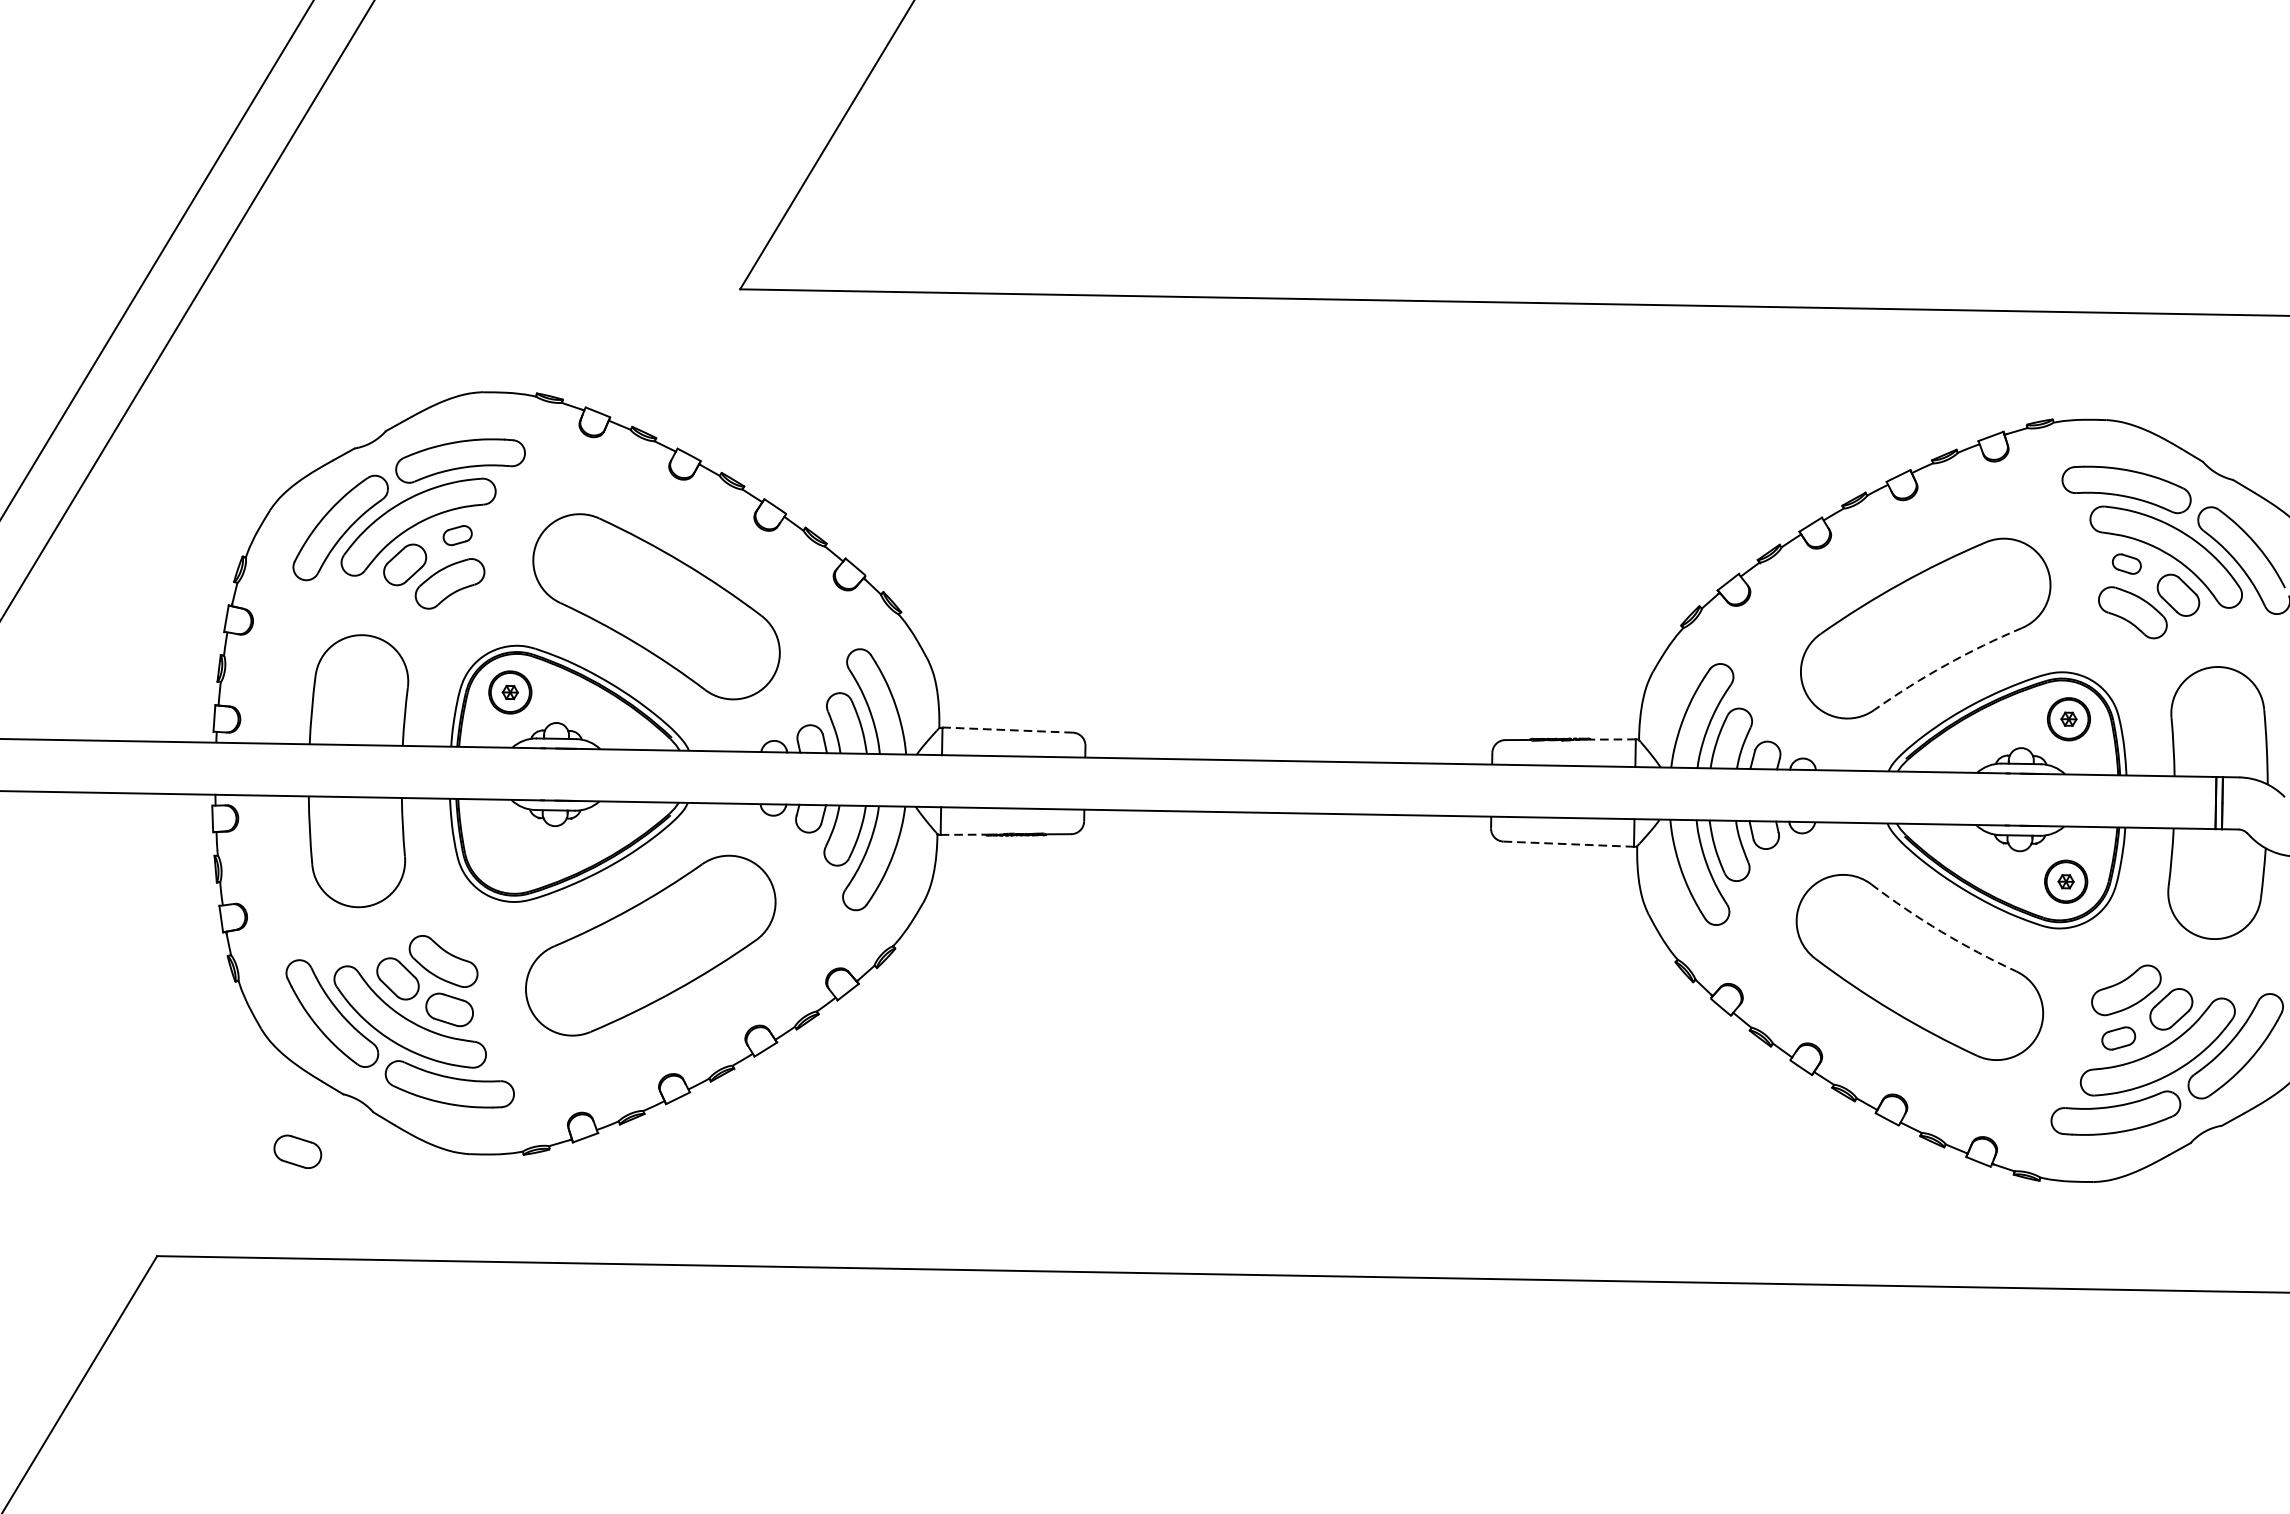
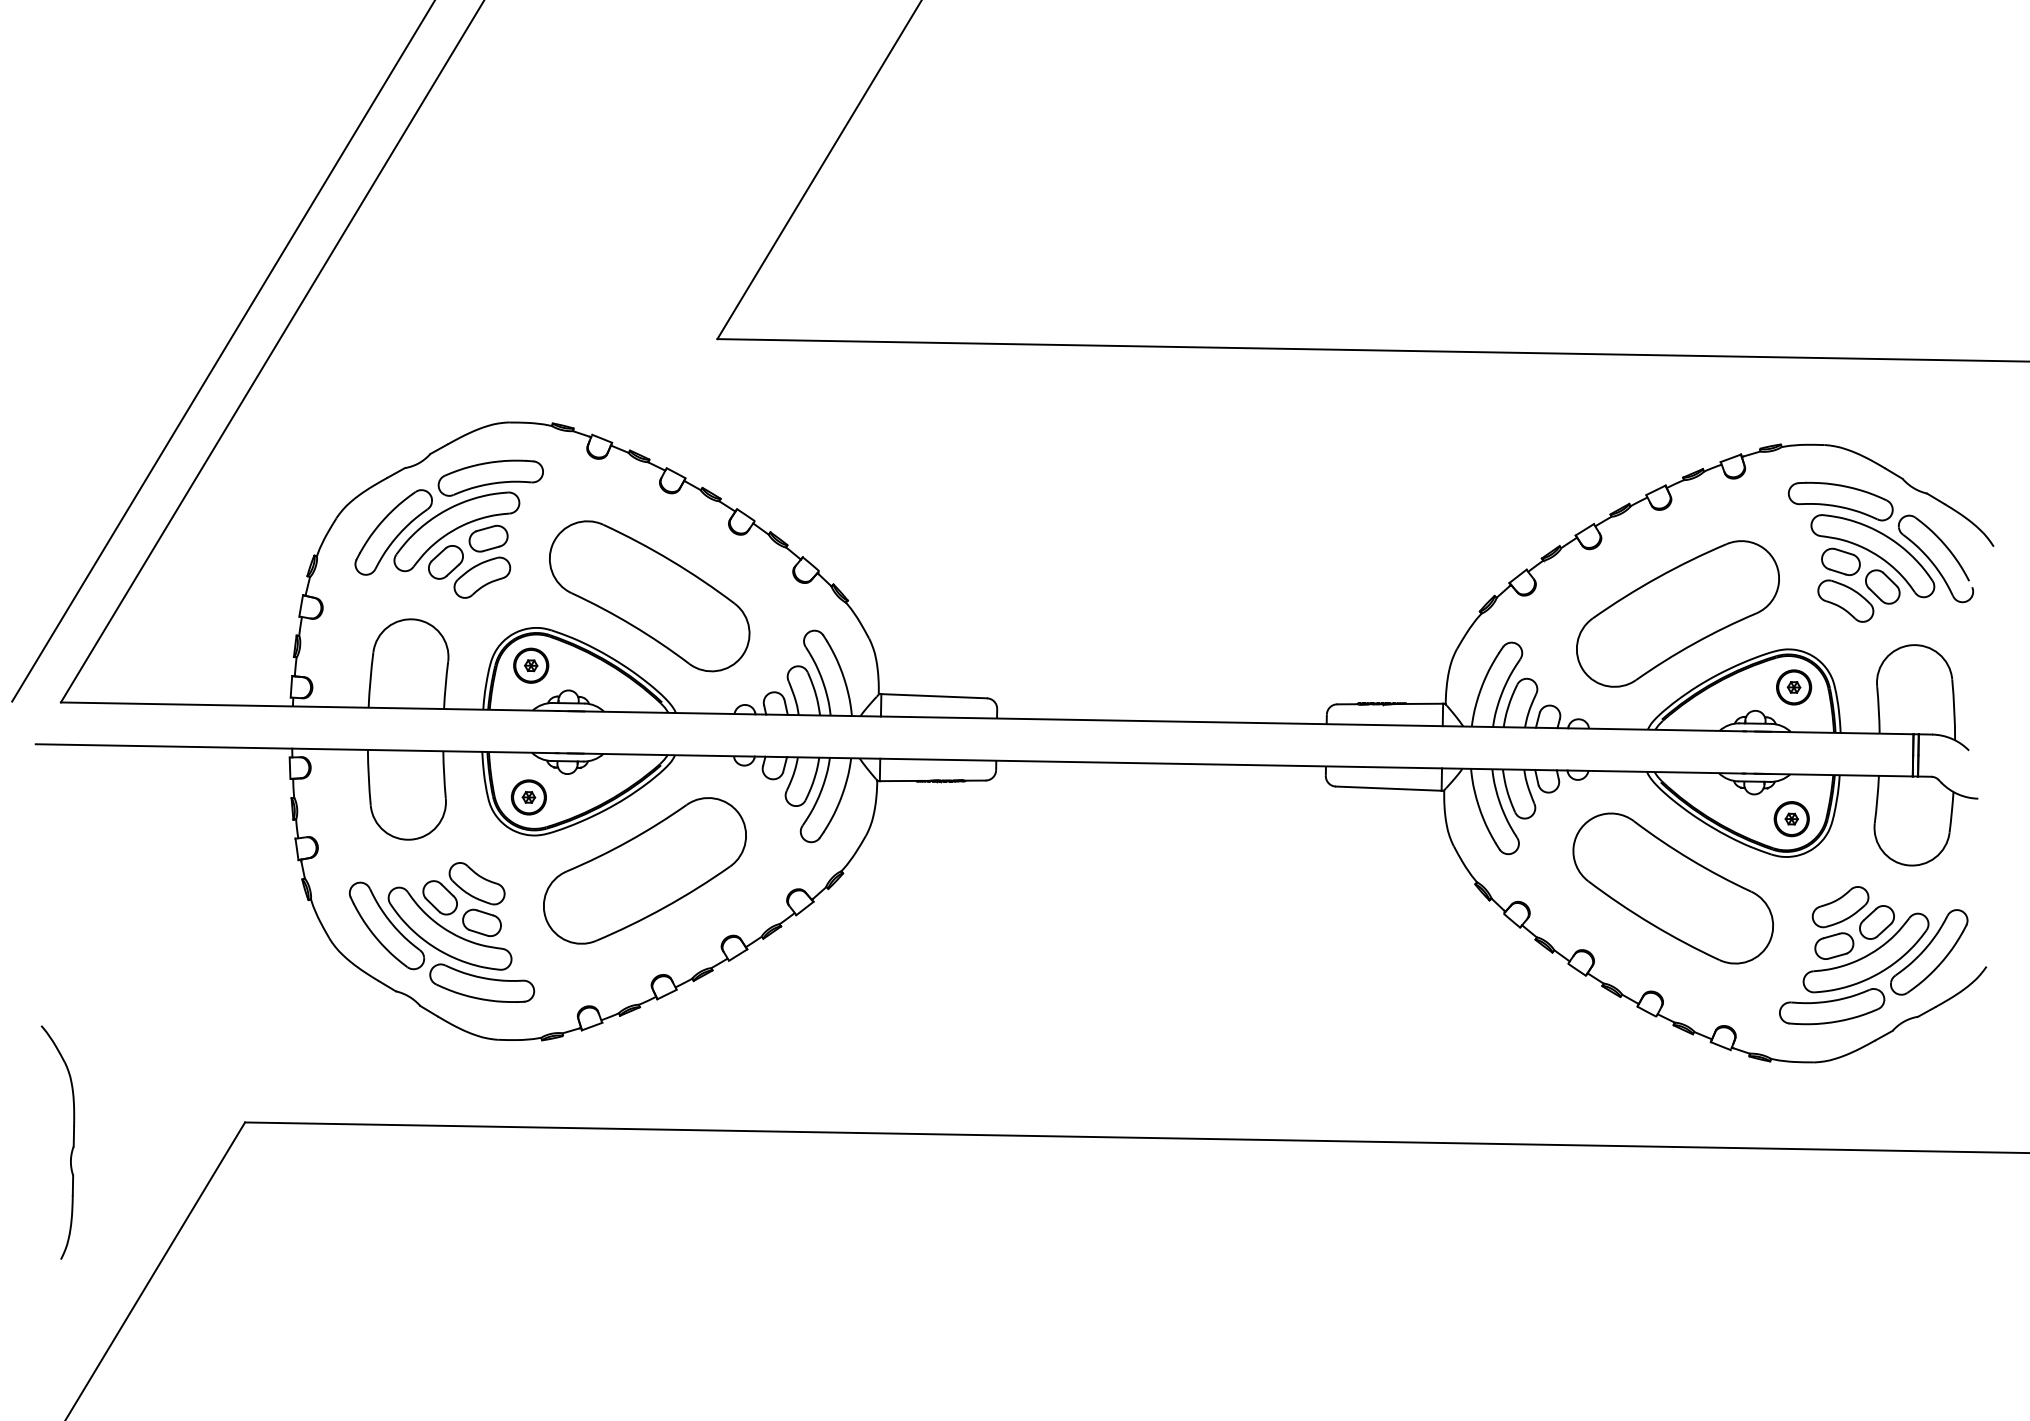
part: (457, 535) -> (488, 538), size x1.67
part: (2126, 563) -> (1840, 561), size x1.67
arc: (1946, 665) -> (1694, 643), dashed -> solid
line: (1008, 730) -> (934, 696), dashed -> solid
line: (1612, 739) -> (1424, 703), dashed -> solid
line: (963, 835) -> (898, 781), dashed -> solid
line: (1568, 843) -> (1388, 788), dashed -> solid
part: (507, 855) -> (528, 797), added
arc: (1941, 931) -> (1690, 859), dashed -> solid
part: (2118, 1037) -> (1834, 945), size x1.43
part: (297, 1151) -> (358, 1037), removed

